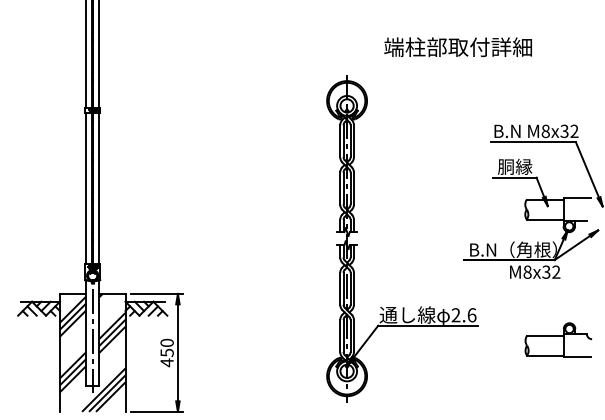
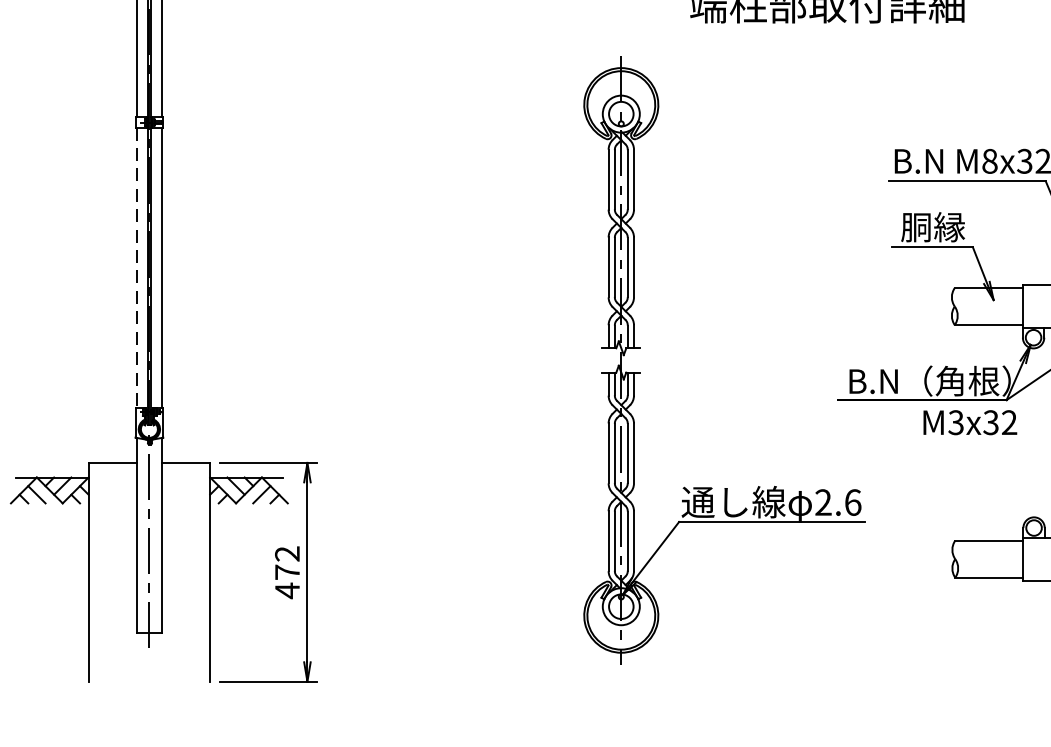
line: (86, 188) -> (137, 267), solid -> dashed
text: (527, 271) -> (956, 421), M8x32 -> M3x32
text: (166, 347) -> (286, 562), 450 -> 472
hatch: (92, 352) -> (148, 571), removed

